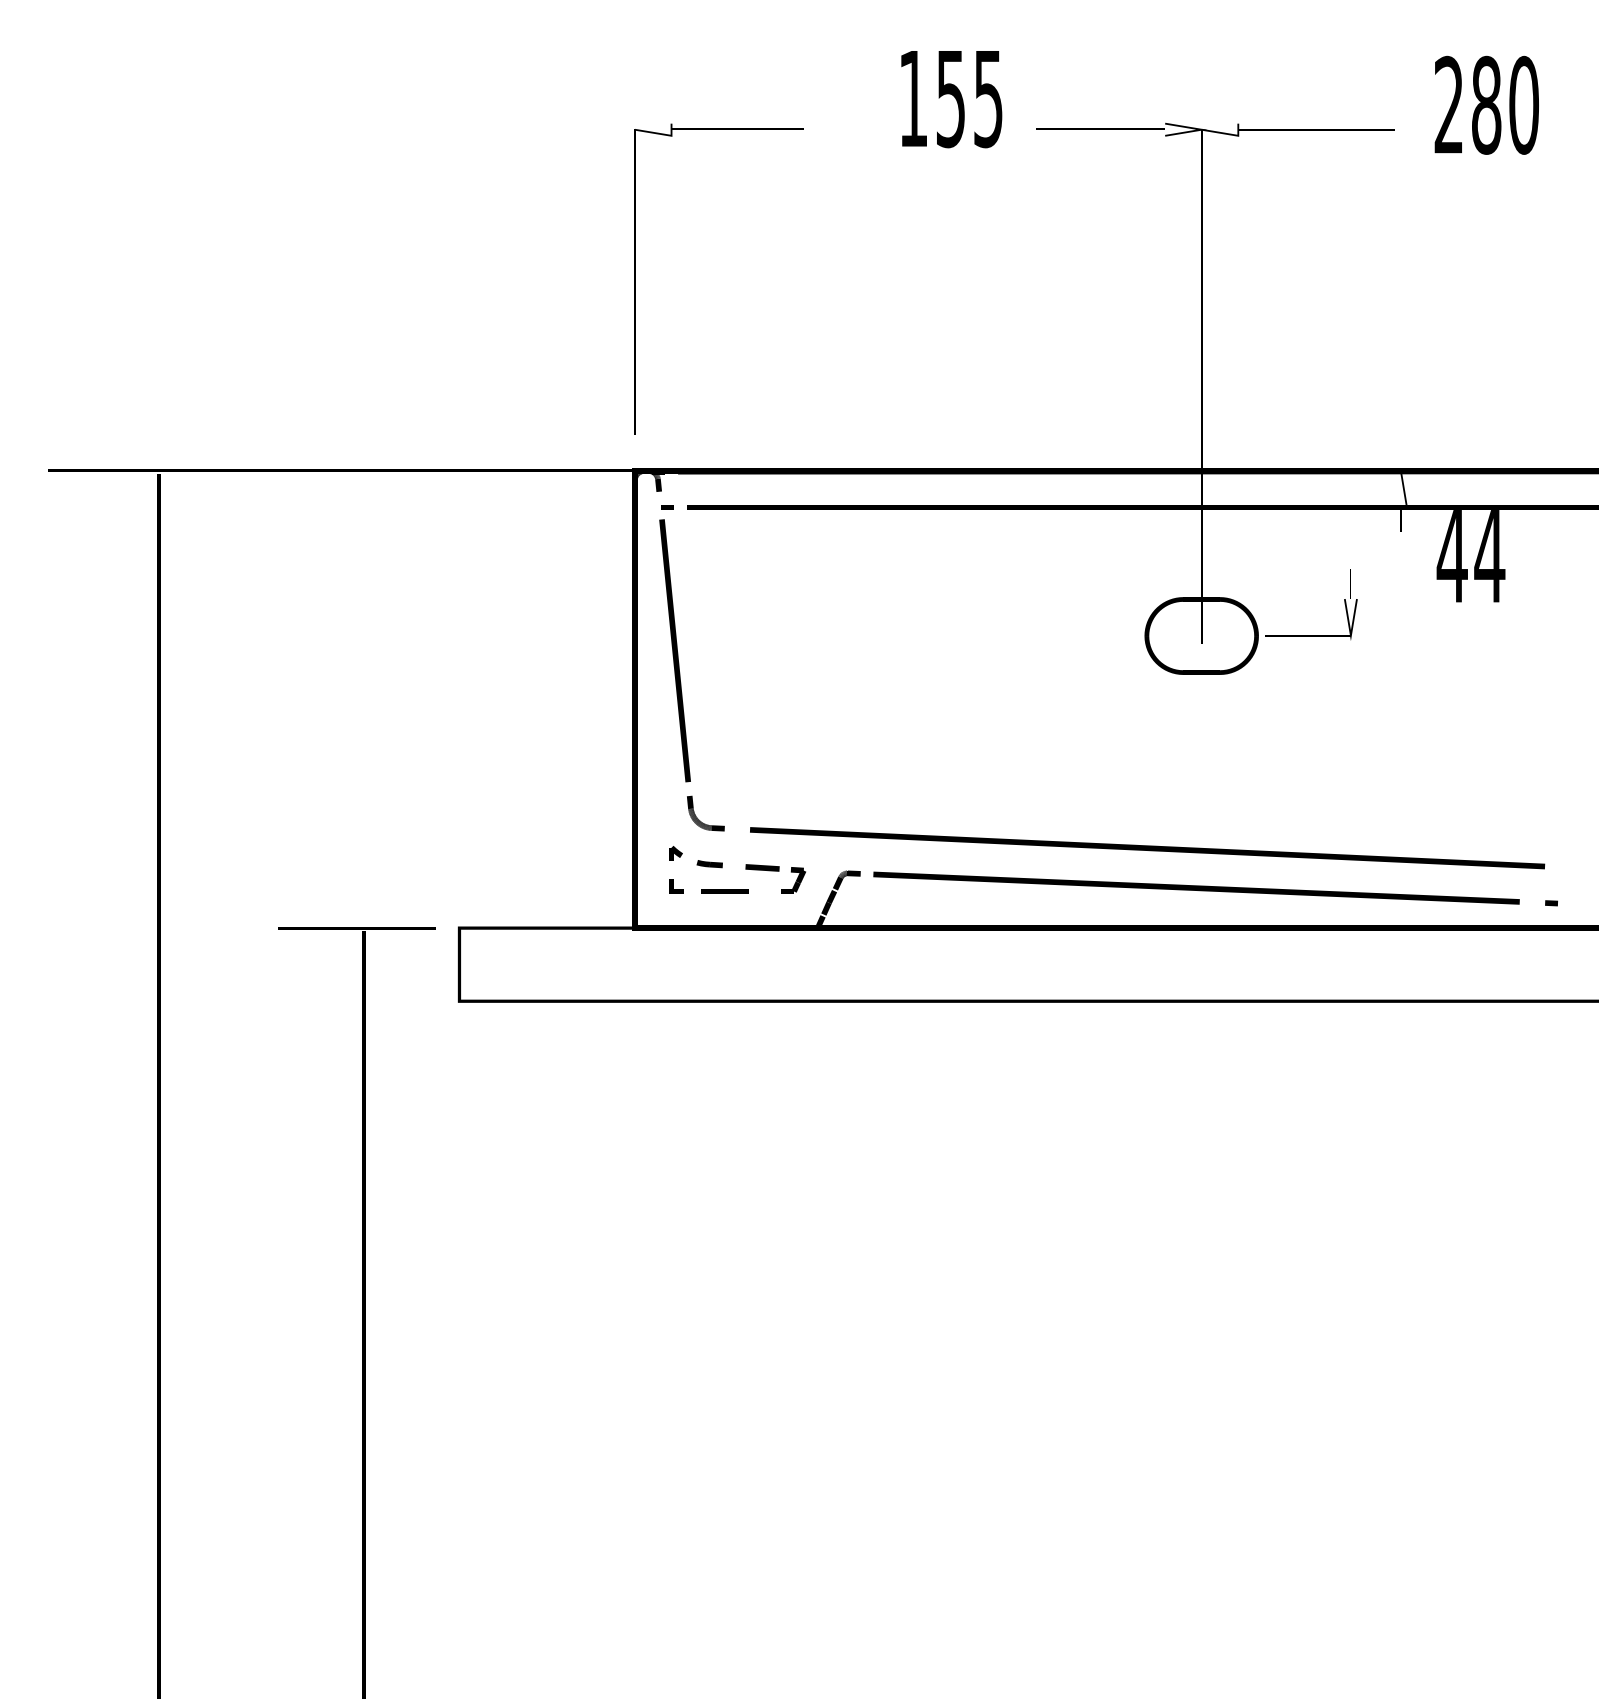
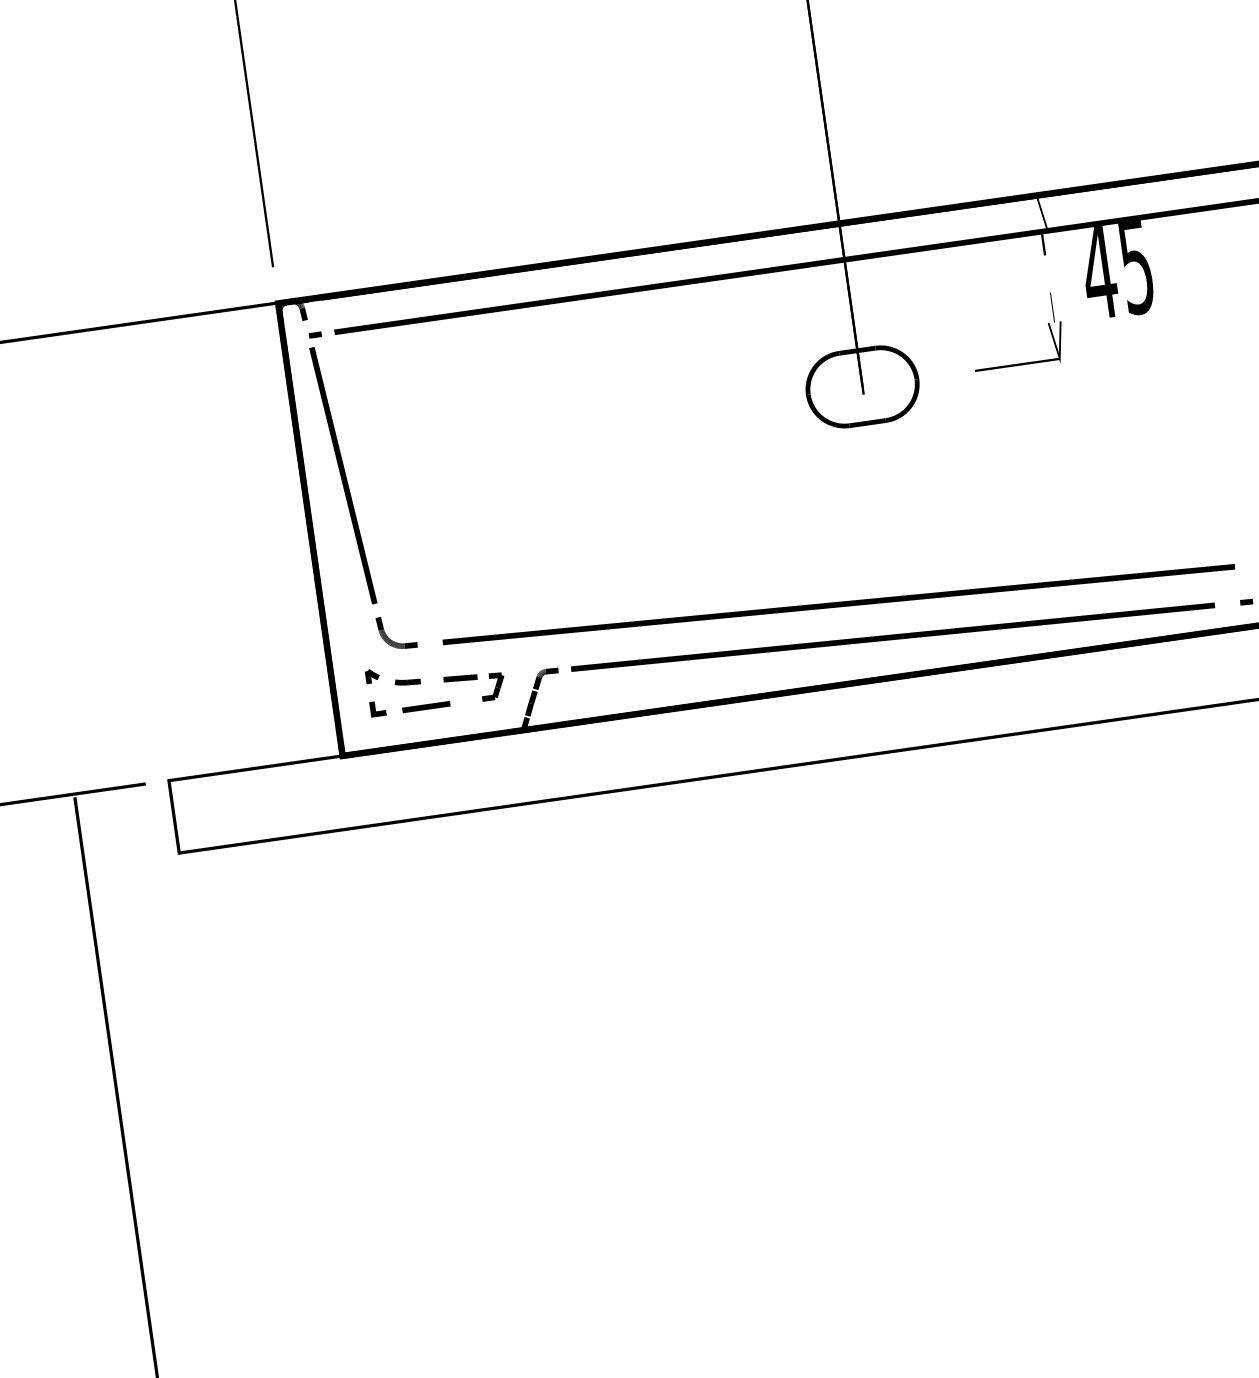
text: (1489, 557) -> (1136, 268), 44 -> 45
part: (1311, 635) -> (1020, 363), moved

